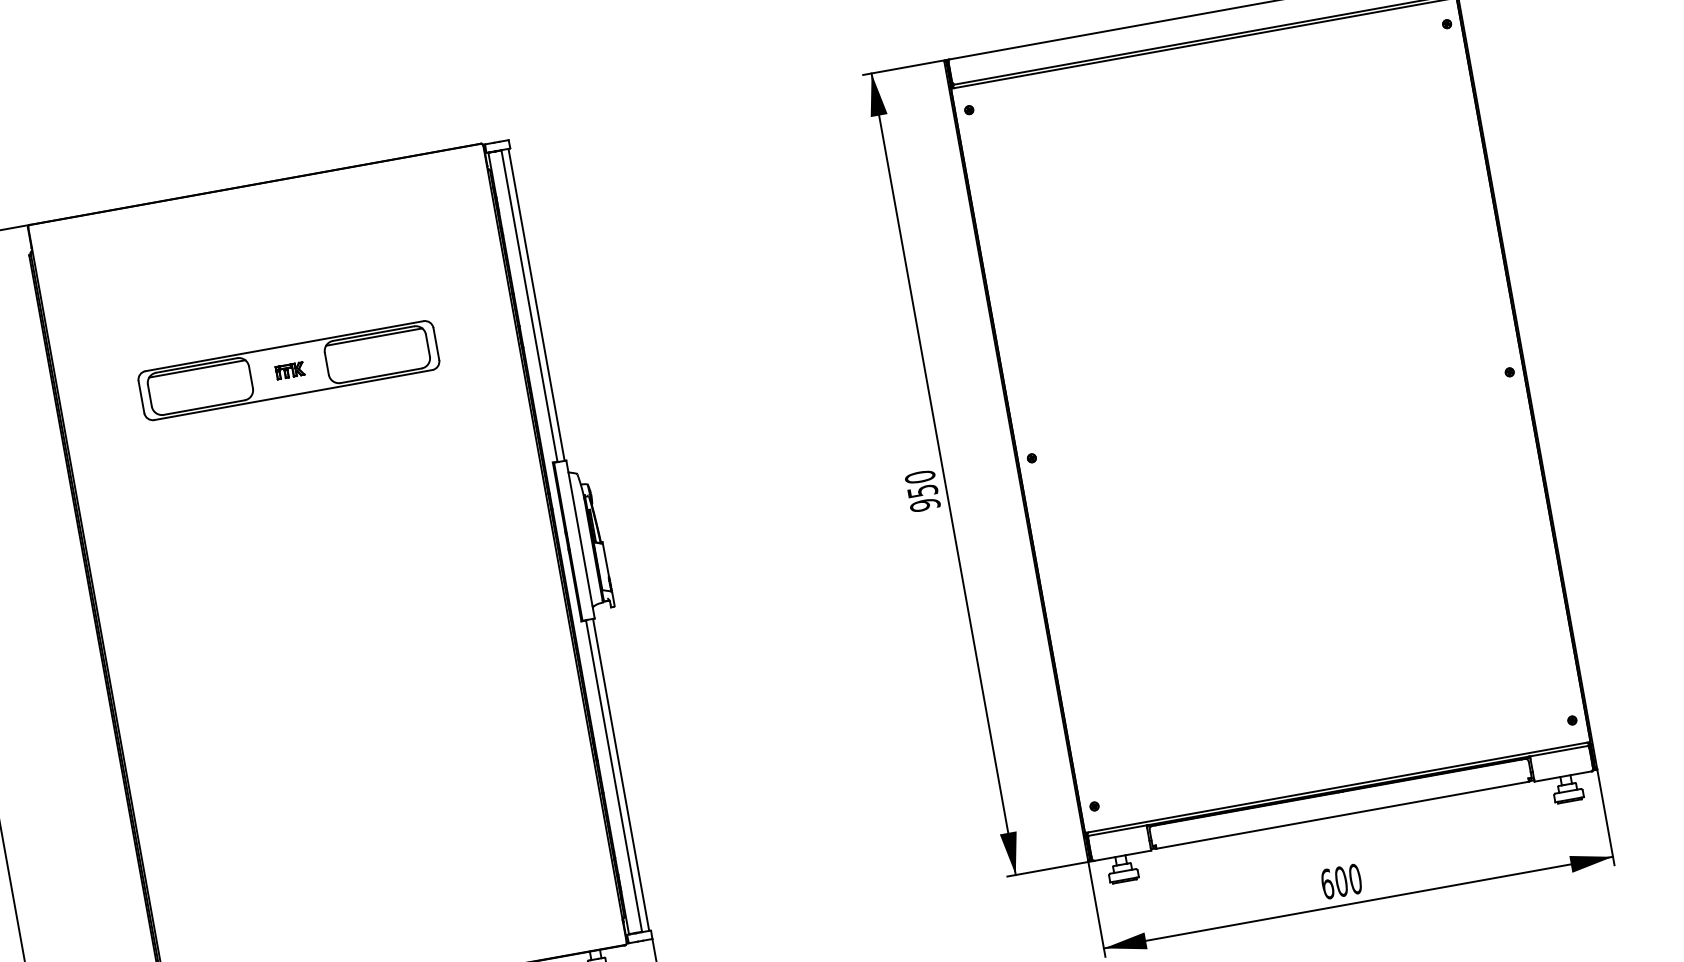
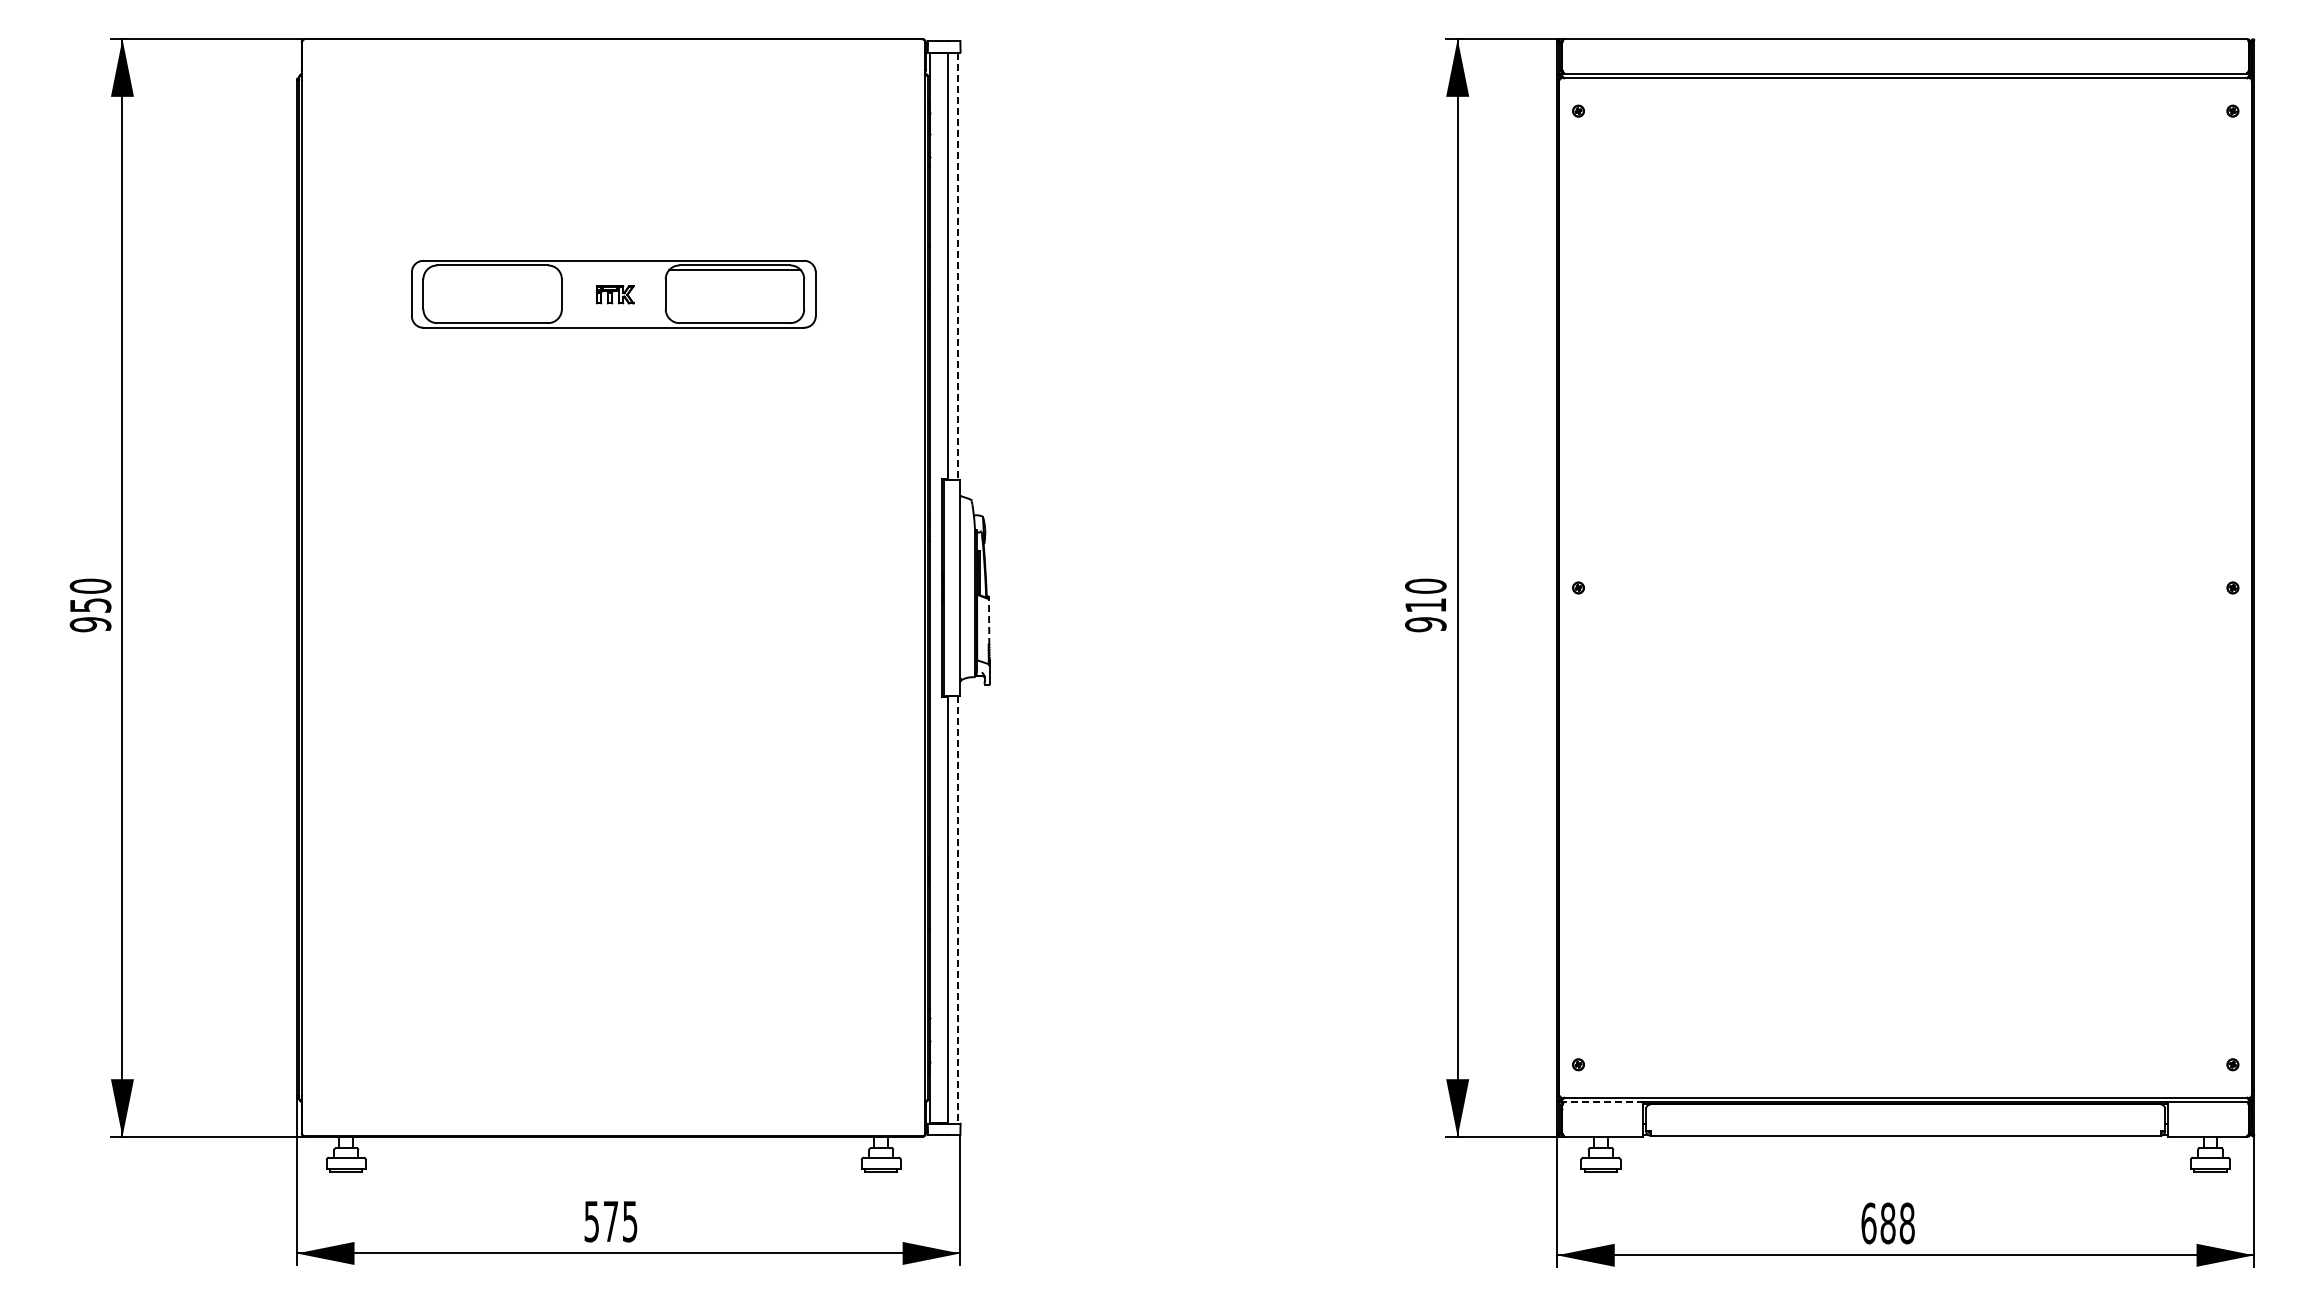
line: (536, 305) -> (958, 266), solid -> dashed
line: (197, 369) -> (492, 270), removed
text: (922, 491) -> (1425, 605), 950 -> 910
line: (606, 560) -> (989, 621), solid -> dashed
line: (621, 774) -> (958, 909), solid -> dashed
line: (1117, 830) -> (1602, 1102), solid -> dashed
text: (1348, 880) -> (1897, 1223), 600 -> 688

